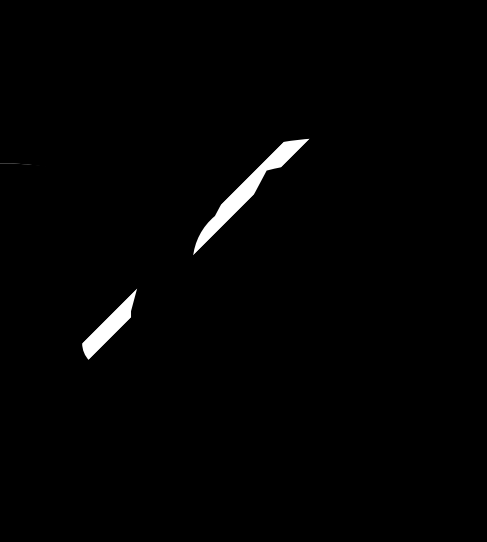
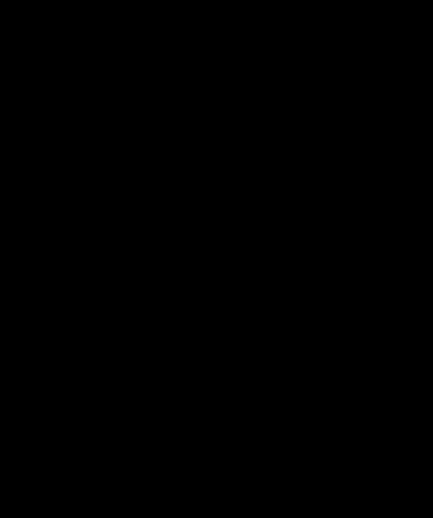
fill: (251, 197) -> (196, 160), added
fill: (110, 322) -> (60, 280), added

